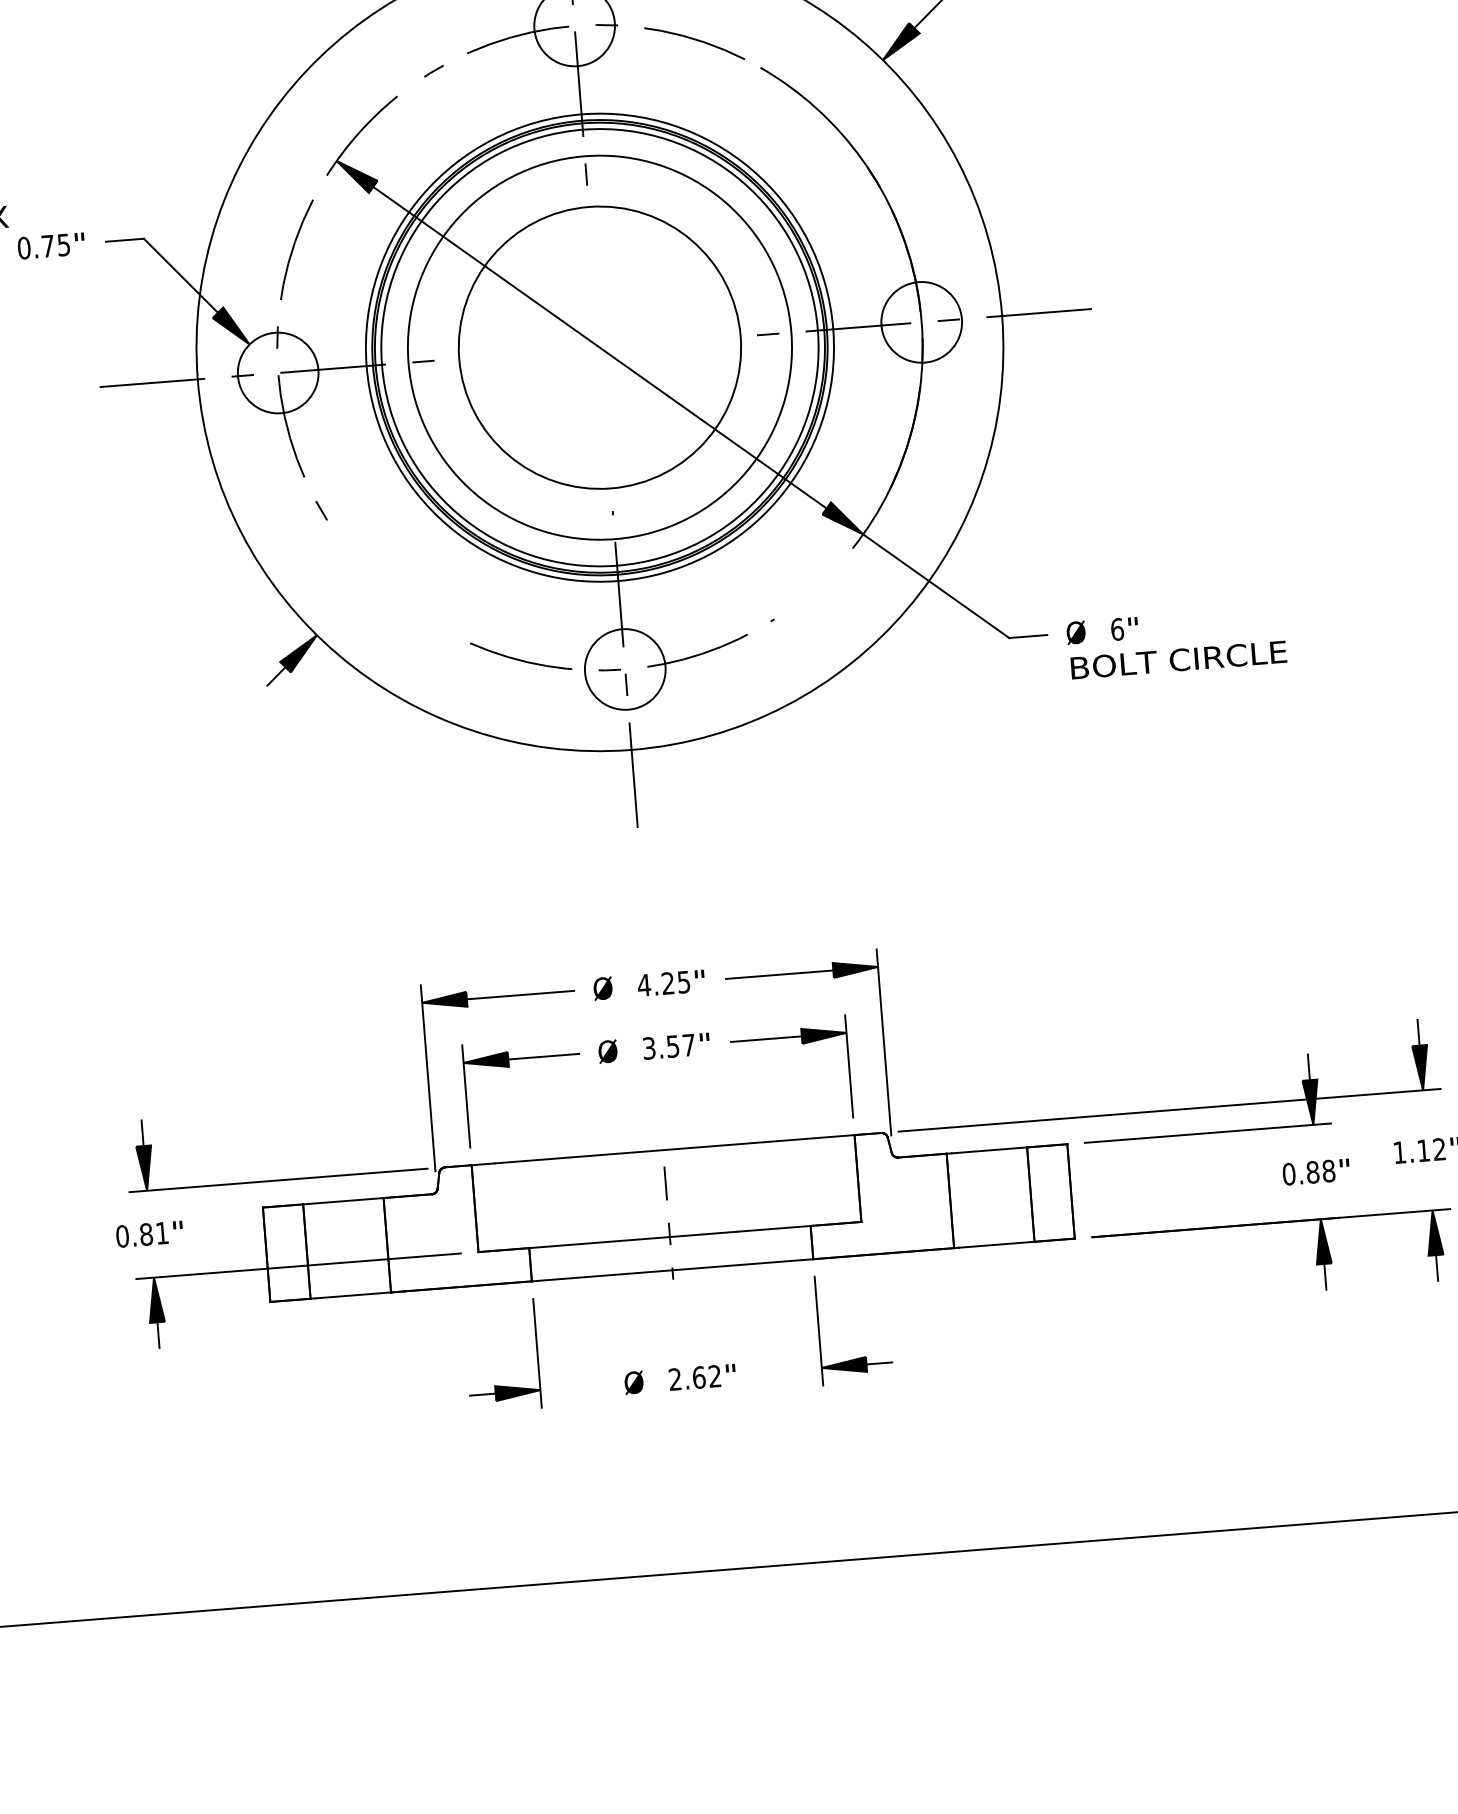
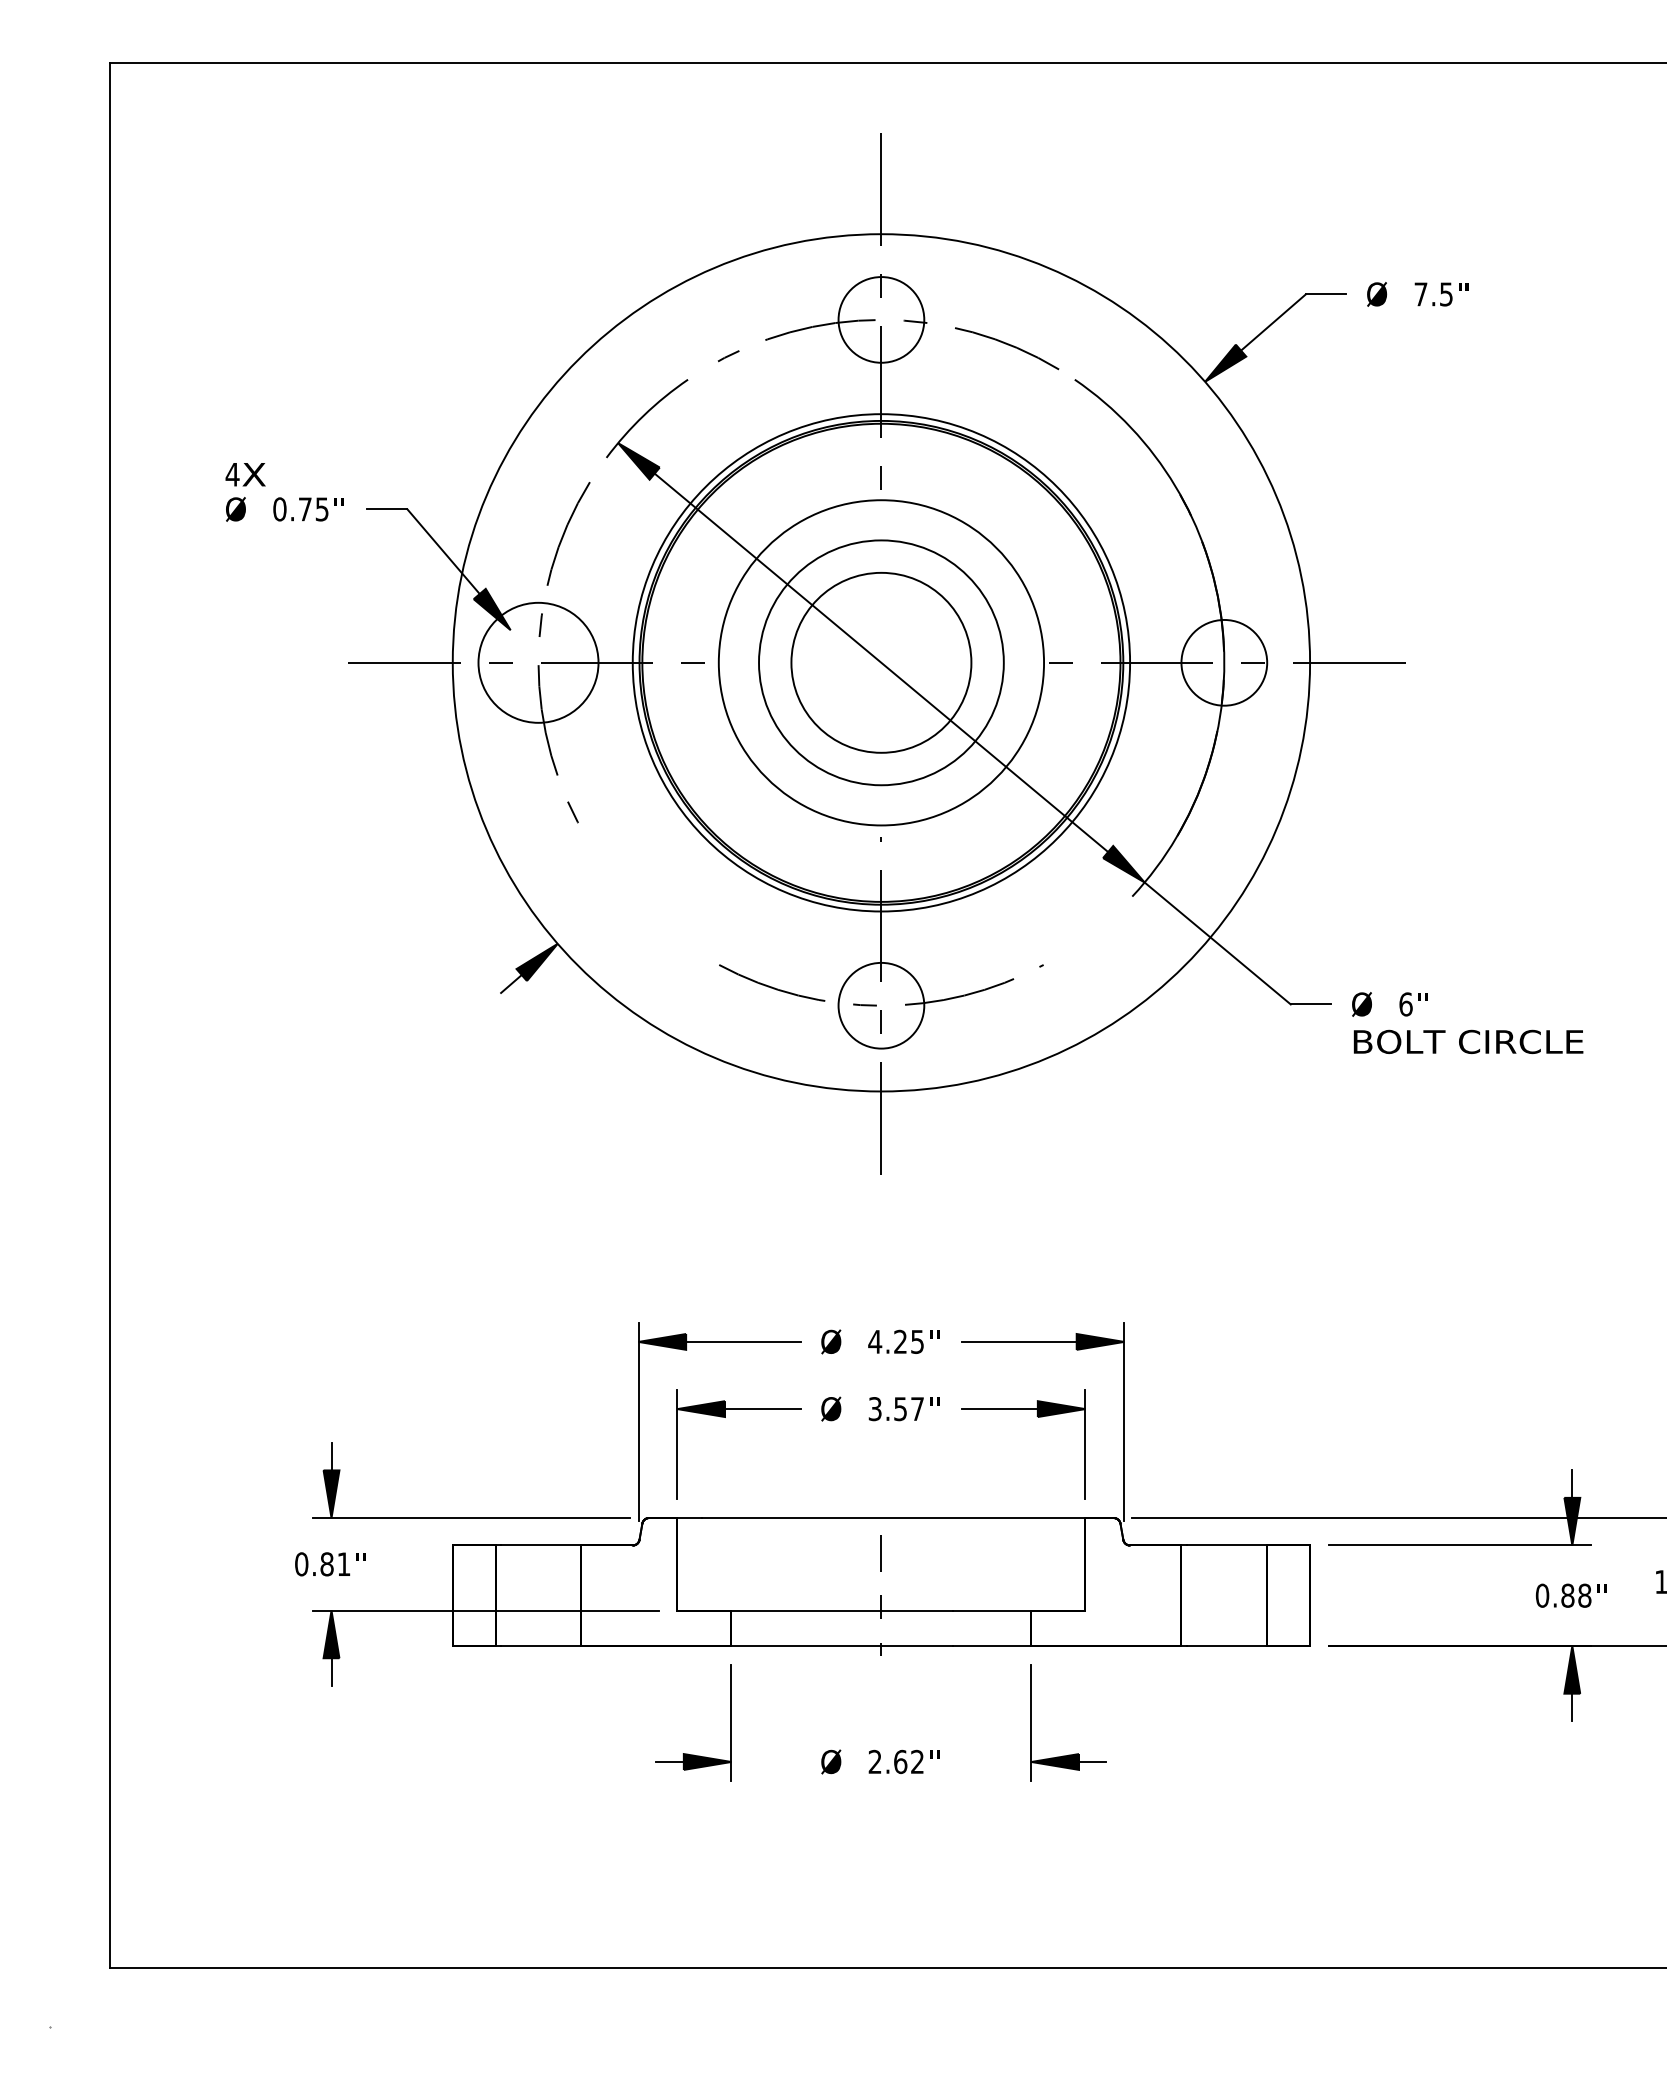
circle: (600, 347) -> (881, 662), size x0.6
circle: (600, 347) -> (881, 662), size x0.6
circle: (600, 347) -> (881, 662), size x0.7
circle: (278, 372) -> (538, 662), size x1.4

